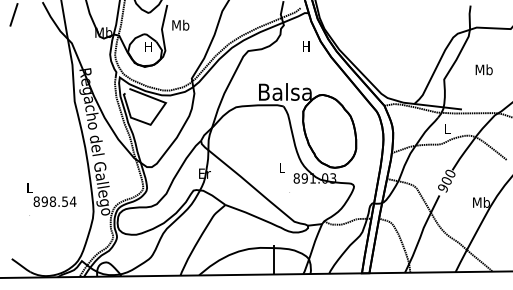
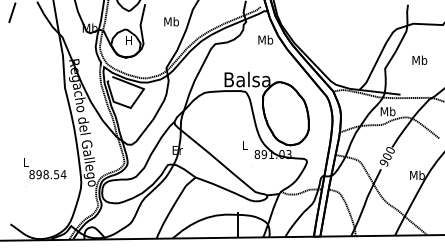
text: (180, 24) -> (171, 21), moved
text: (306, 45) -> (265, 39), H -> Mb
text: (447, 128) -> (388, 111), L -> Mb

